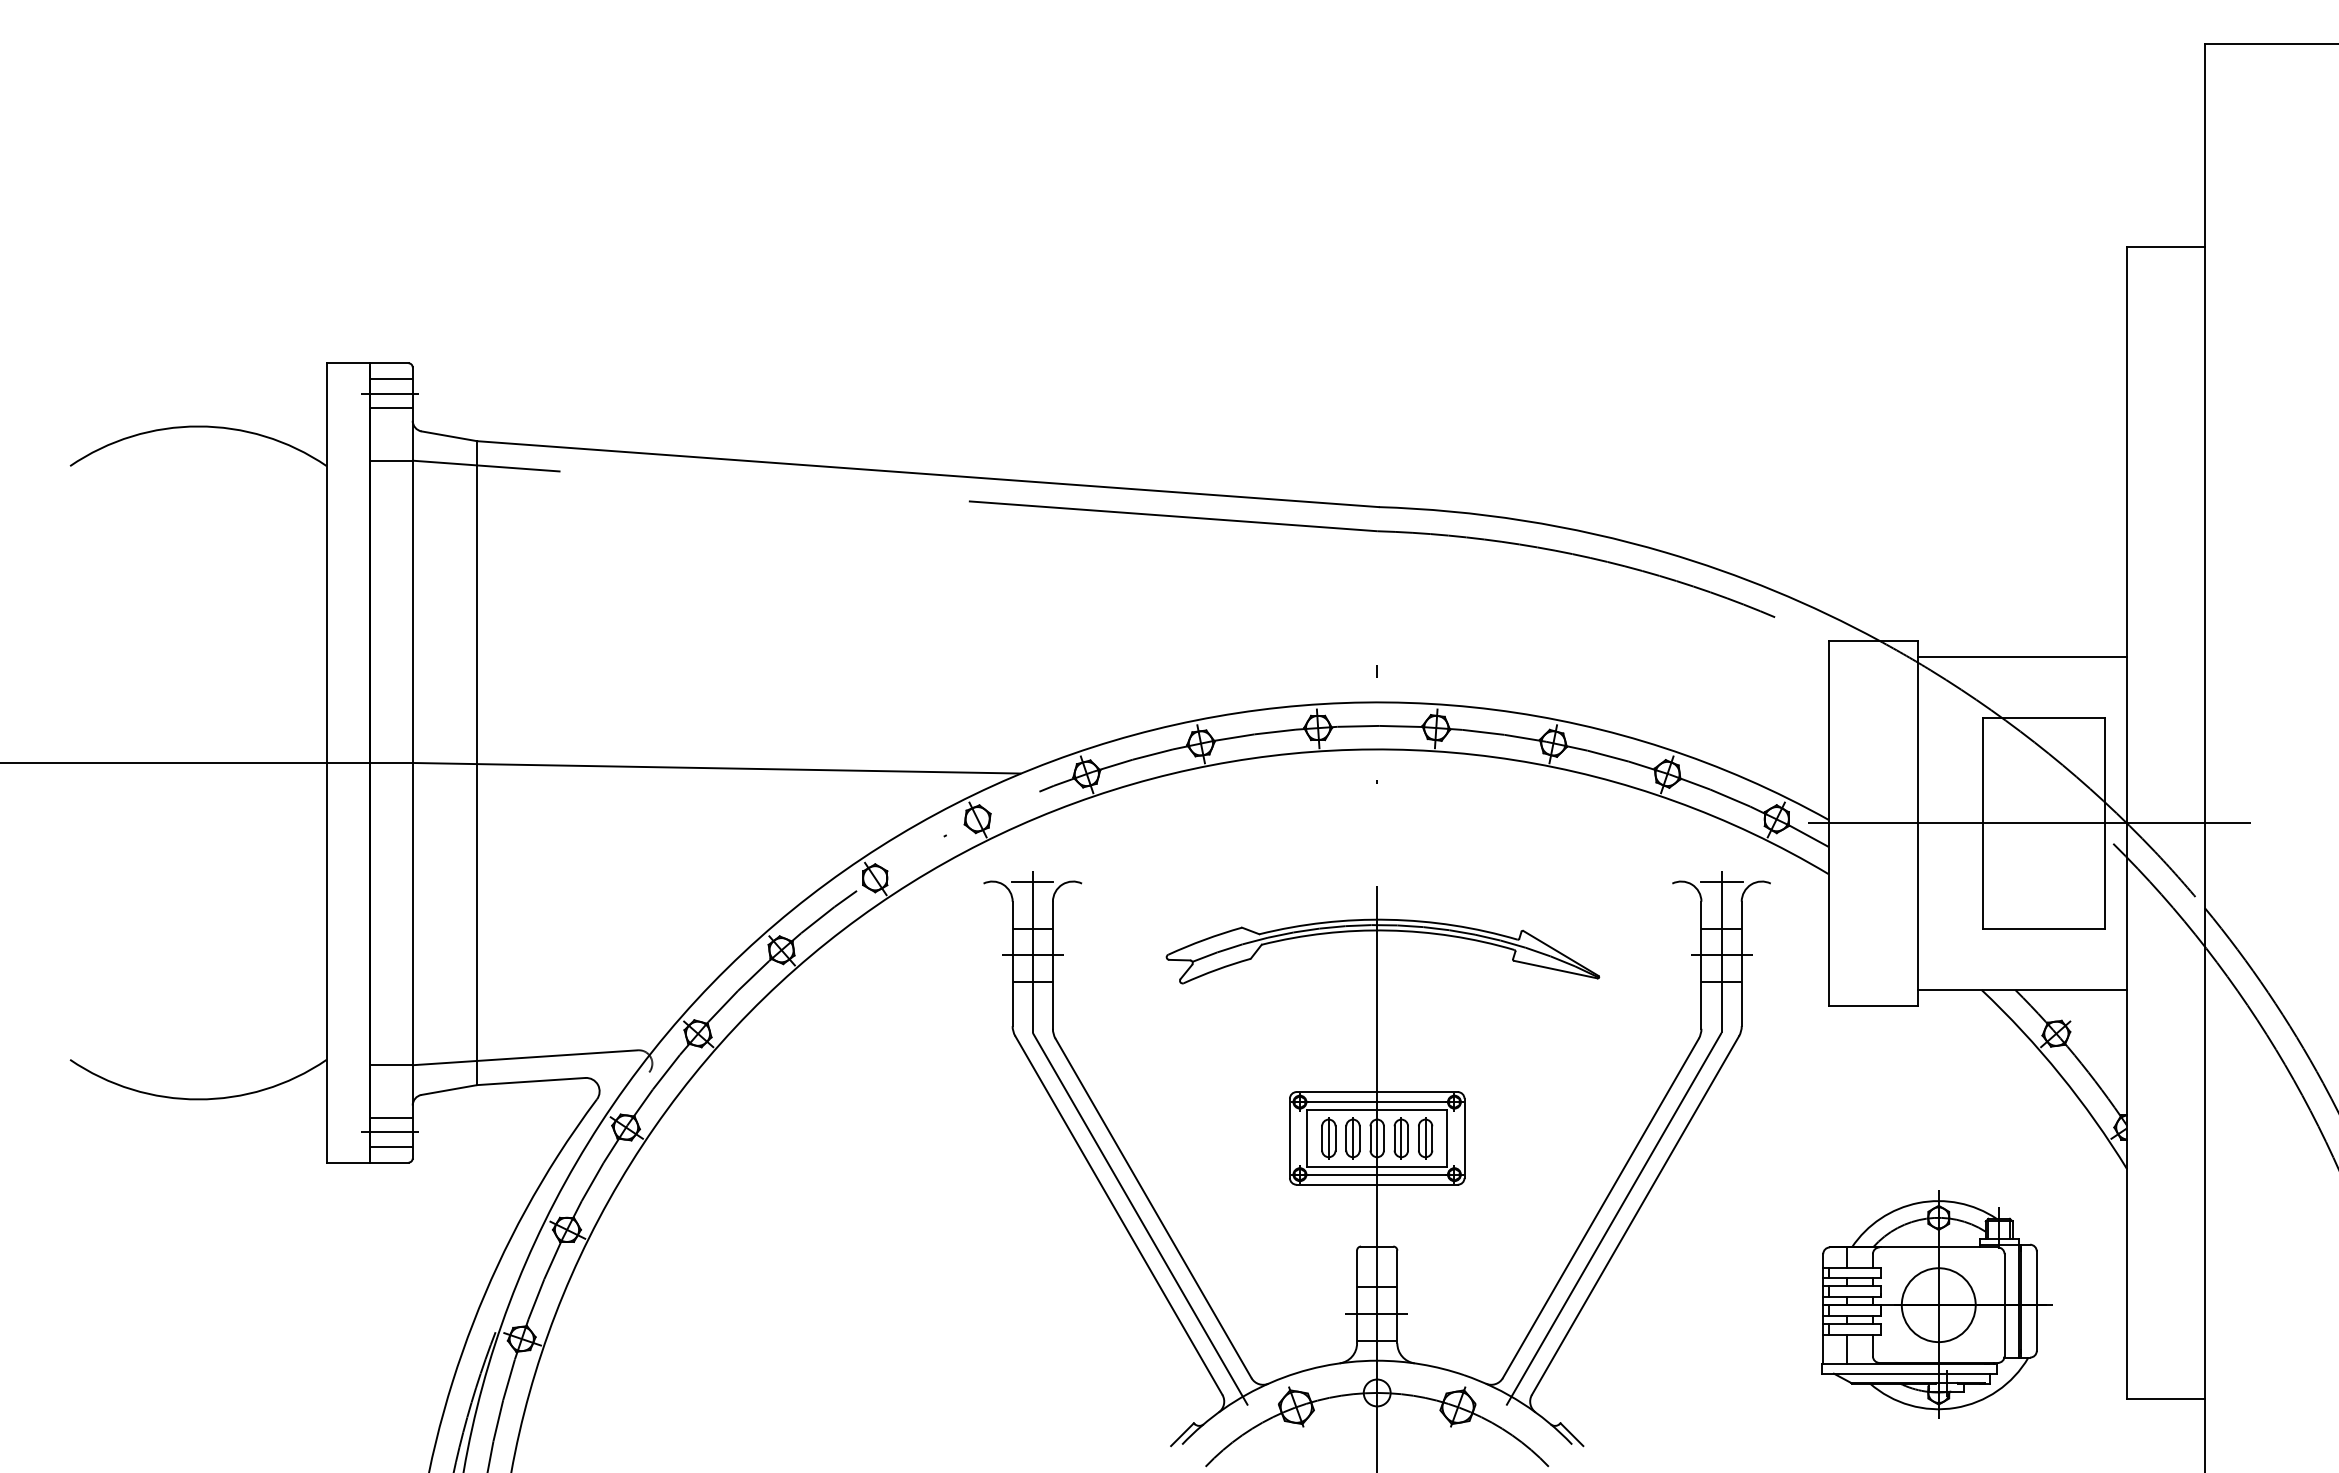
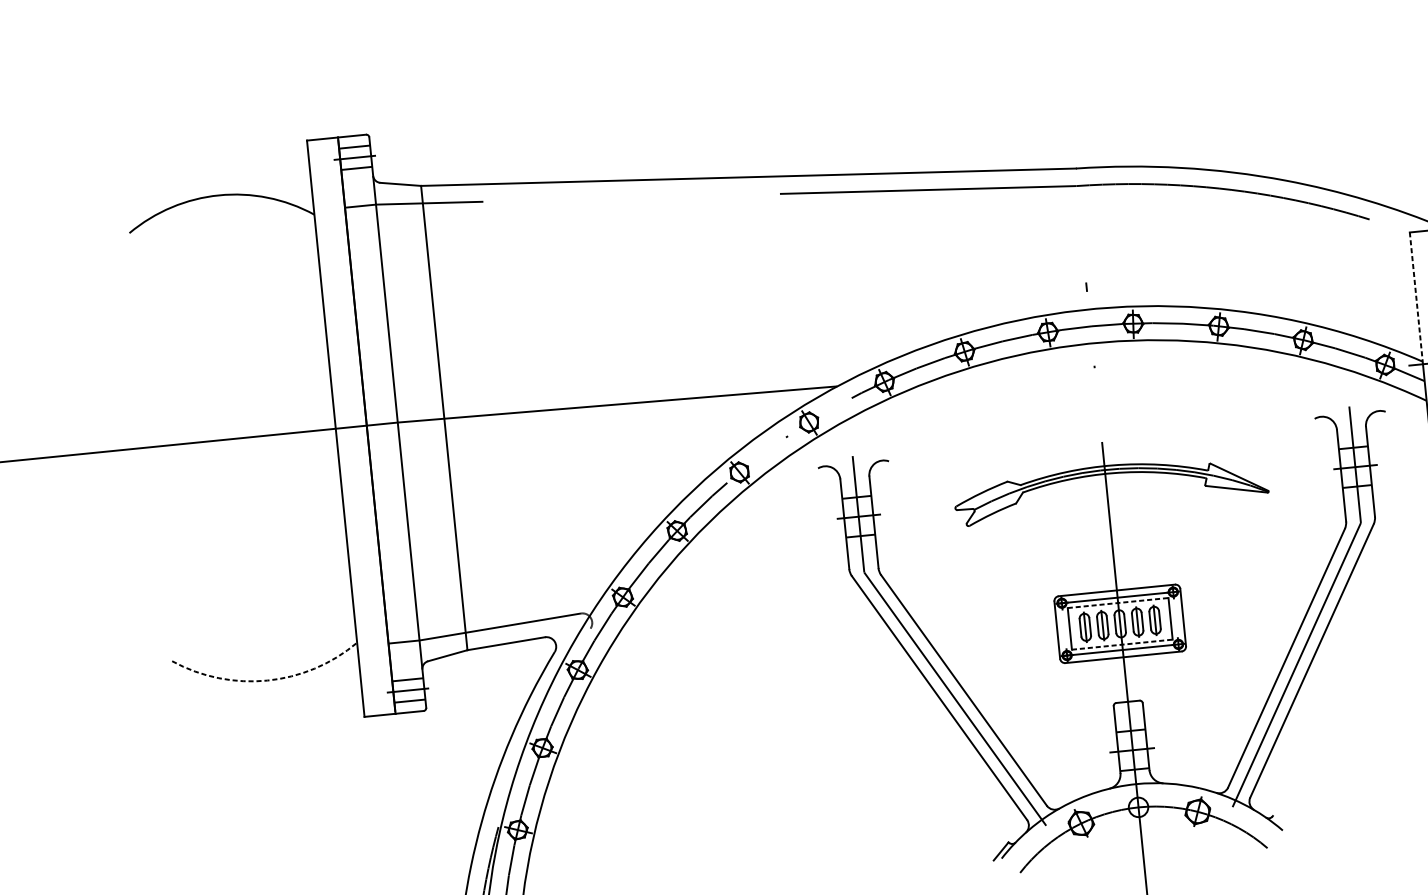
line: (1828, 731) -> (1416, 297), solid -> dashed
line: (1031, 881) -> (852, 463), removed
line: (1721, 881) -> (1349, 413), removed
arc: (198, 1099) -> (267, 680), solid -> dashed
line: (1377, 1109) -> (1118, 602), solid -> dashed
line: (1377, 1167) -> (1122, 644), solid -> dashed
line: (1571, 1434) -> (1281, 823), removed

